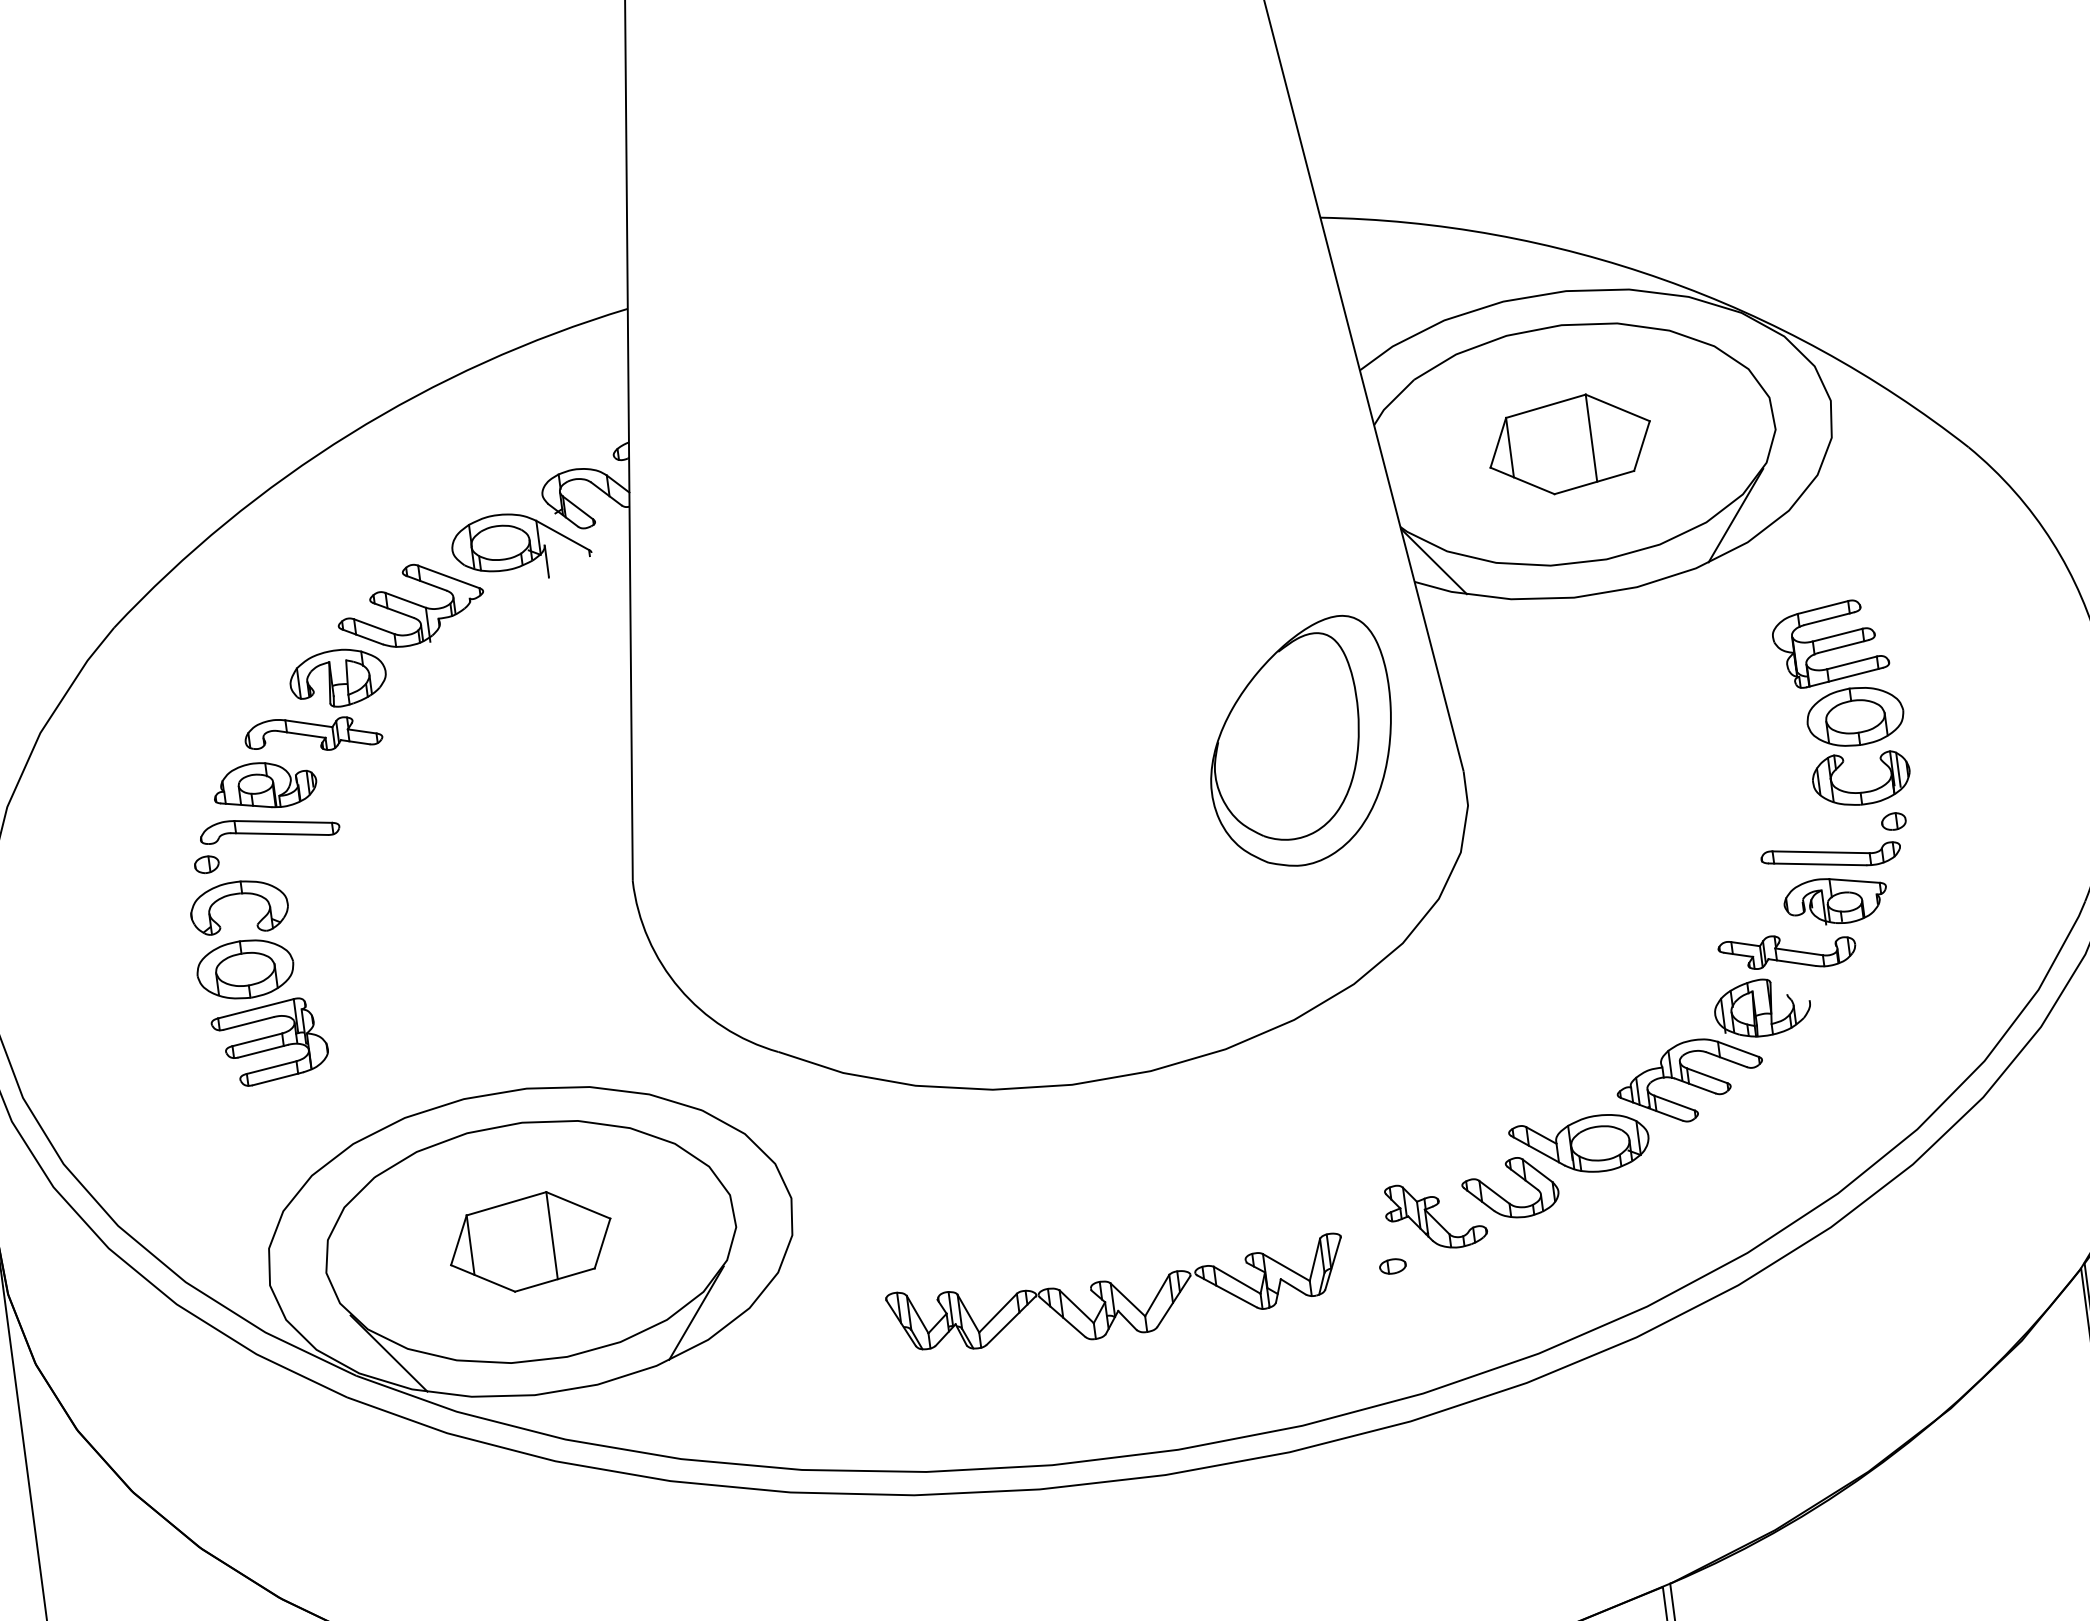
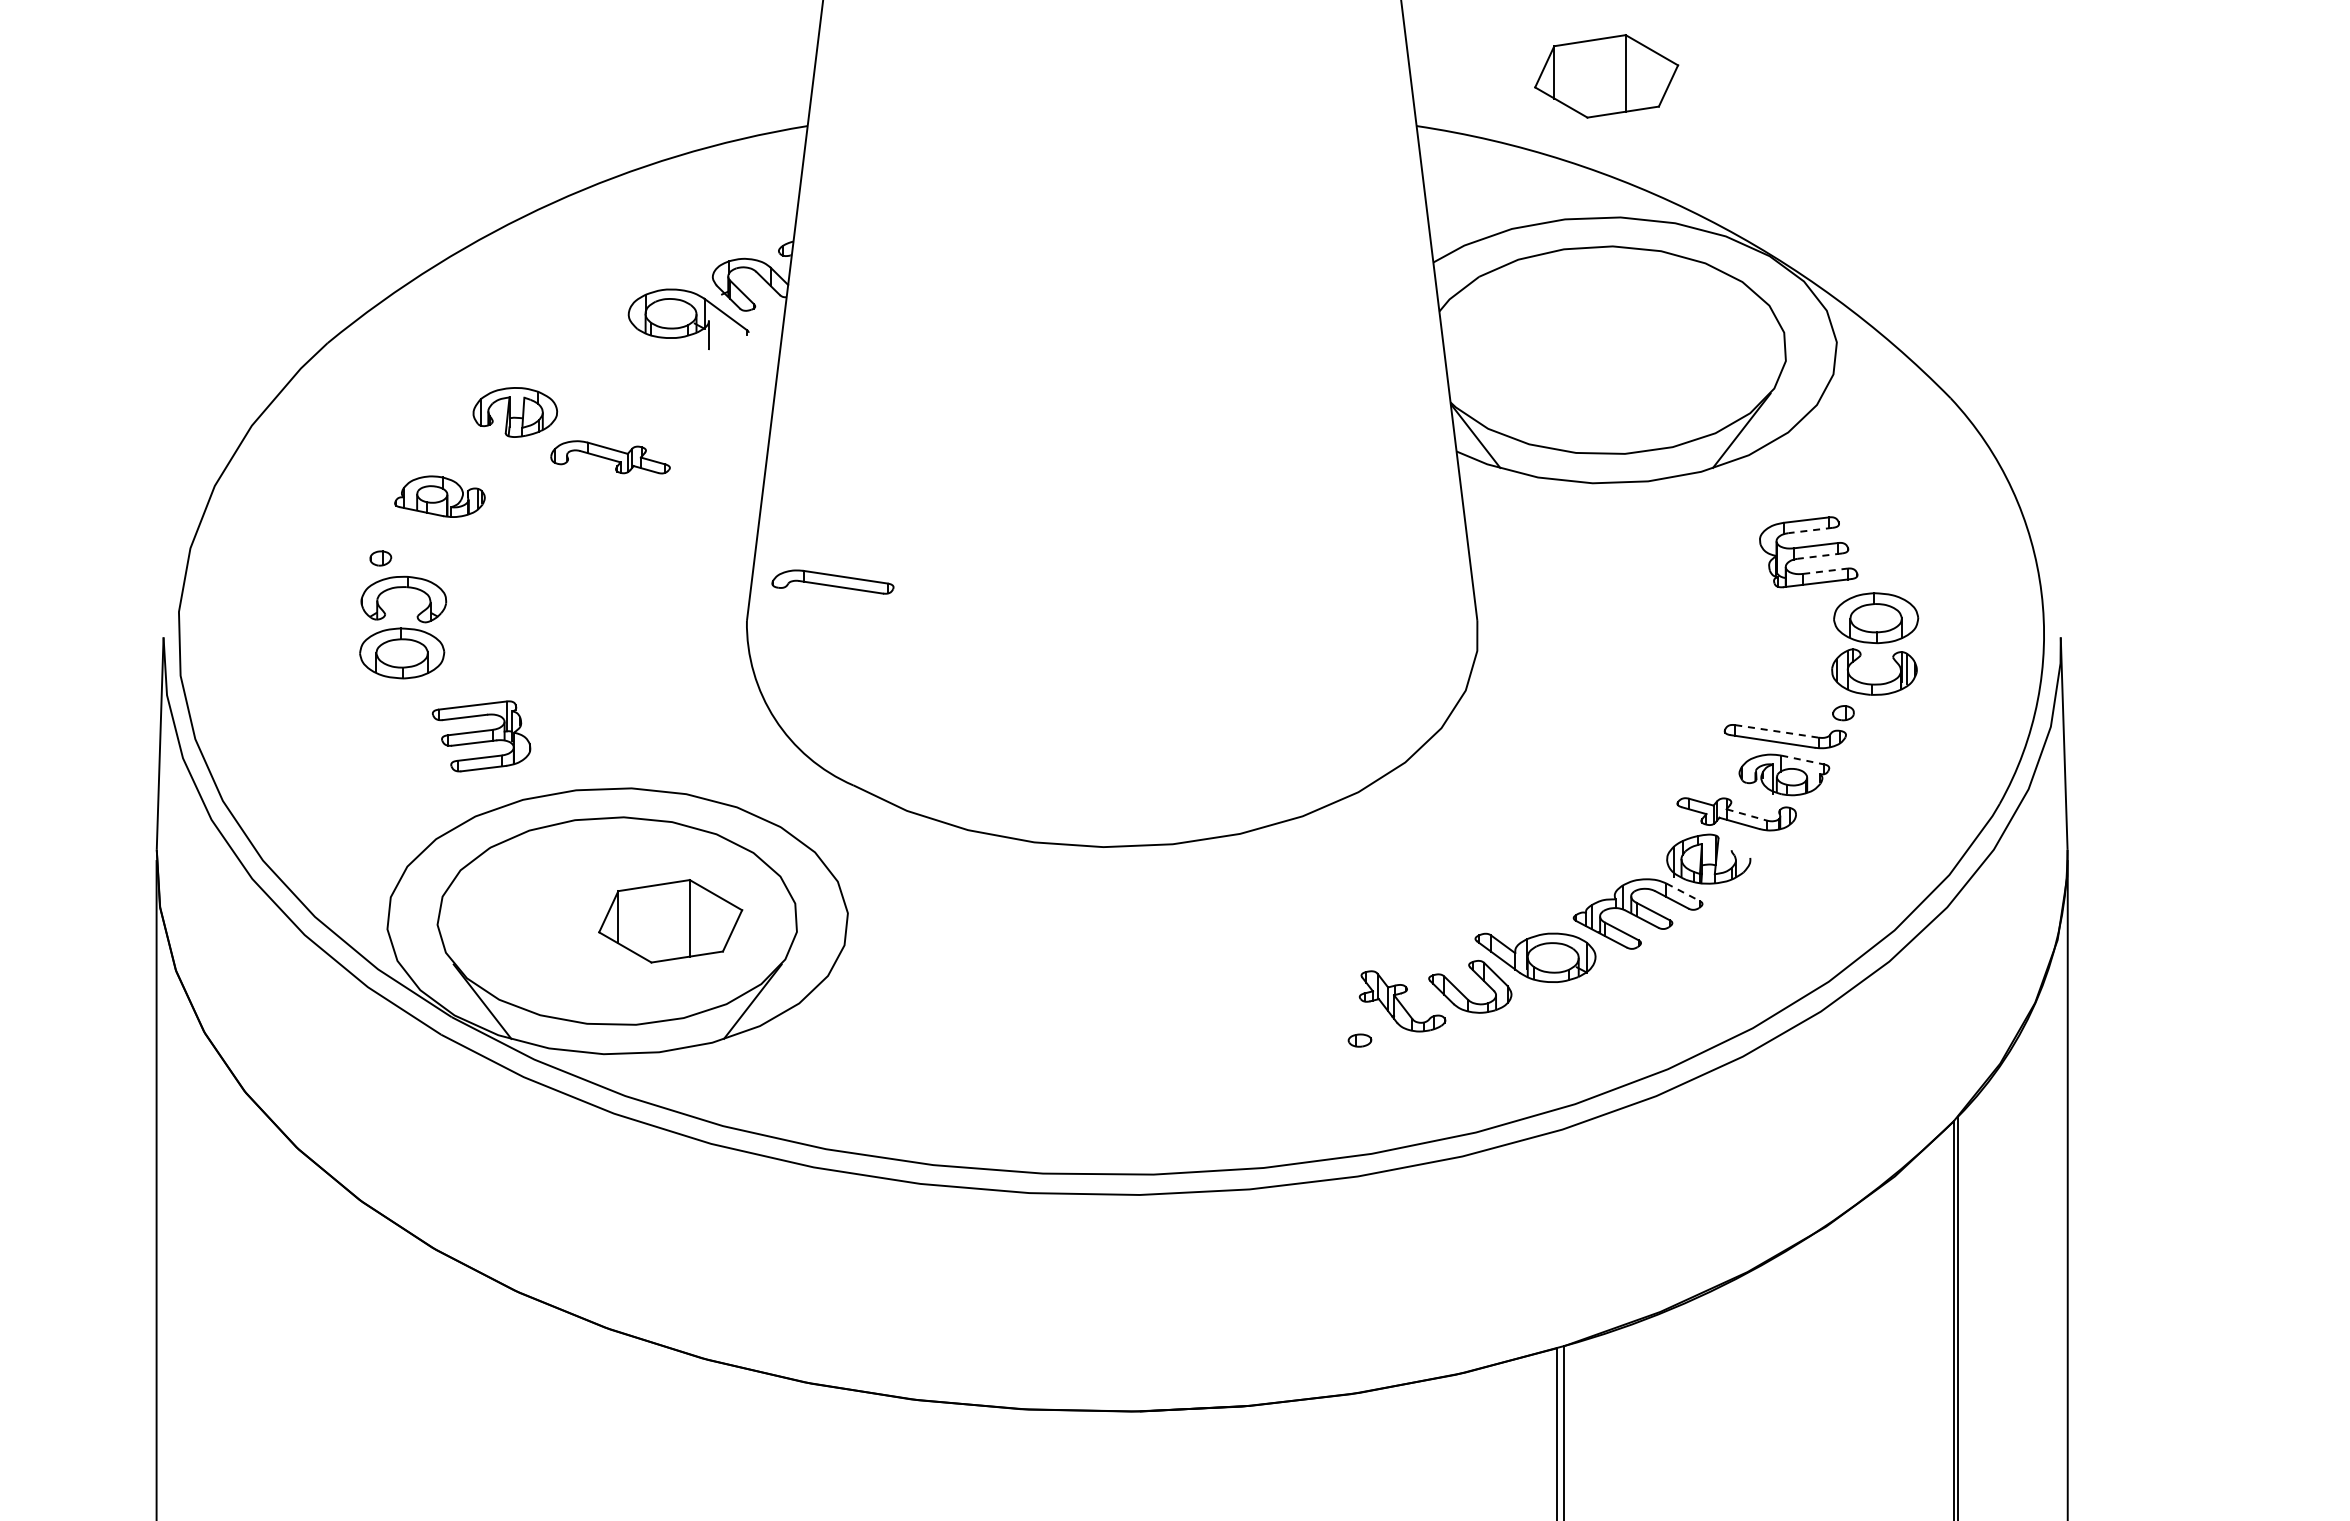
part: (1570, 444) -> (1606, 76), moved
part: (410, 605) -> (586, 357), removed
line: (1829, 618) -> (1810, 530), solid -> dashed
line: (1843, 646) -> (1819, 556), solid -> dashed
line: (1852, 663) -> (1825, 571), solid -> dashed
part: (313, 733) -> (610, 457), moved
part: (1300, 742) -> (1339, 577), removed
part: (1858, 745) -> (1875, 643), moved
part: (268, 828) -> (832, 581), moved
line: (1821, 852) -> (1777, 731), solid -> dashed
line: (1854, 881) -> (1802, 760), solid -> dashed
line: (1798, 951) -> (1746, 814), solid -> dashed
part: (270, 1042) -> (481, 736), moved
line: (1738, 1049) -> (1683, 892), solid -> dashed
part: (530, 1242) -> (670, 921), moved
part: (1117, 1299) -> (1118, 1037), removed

